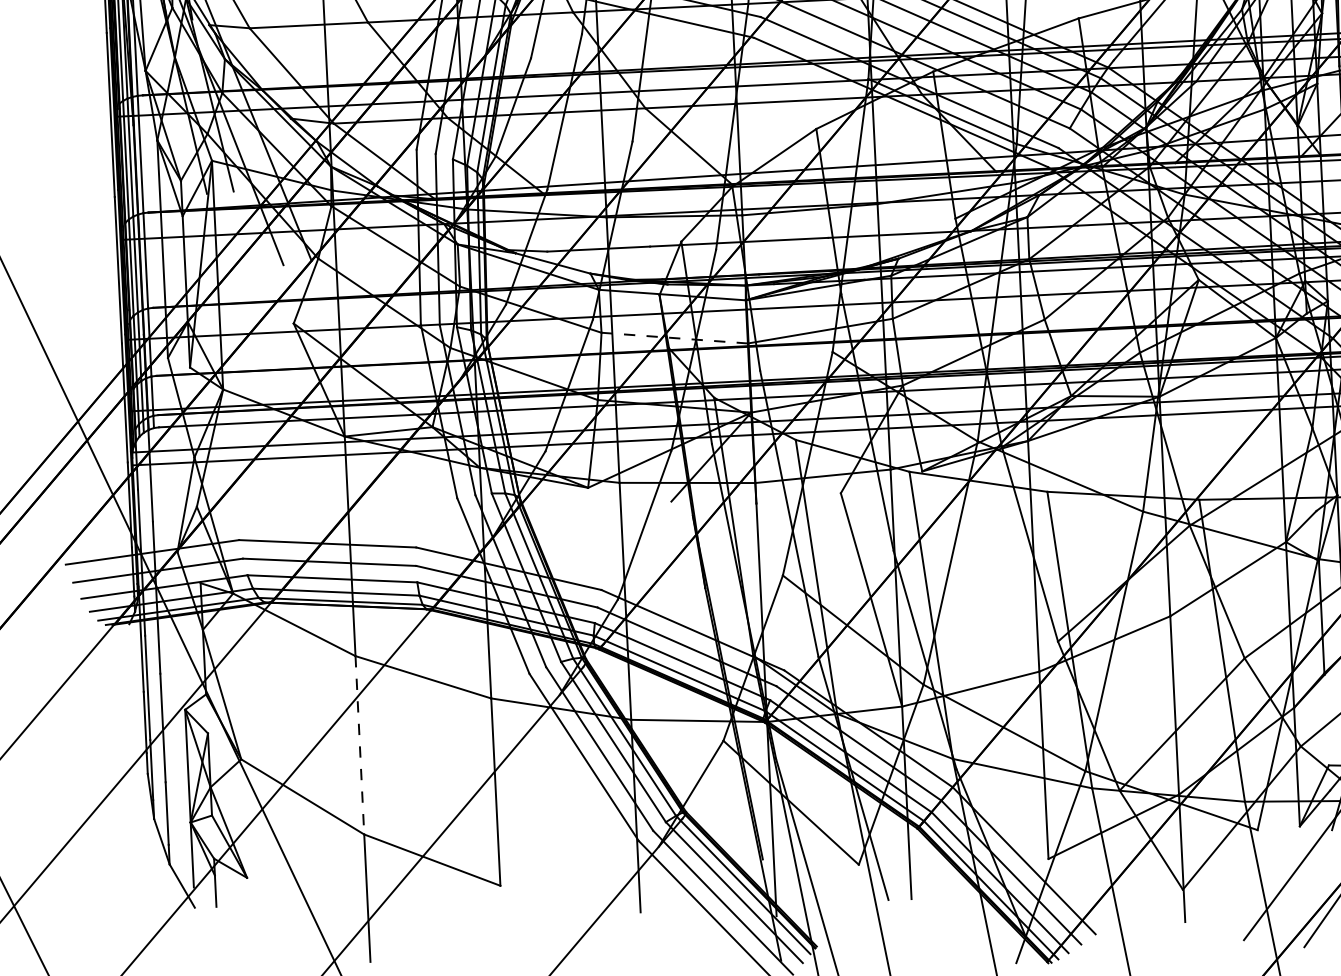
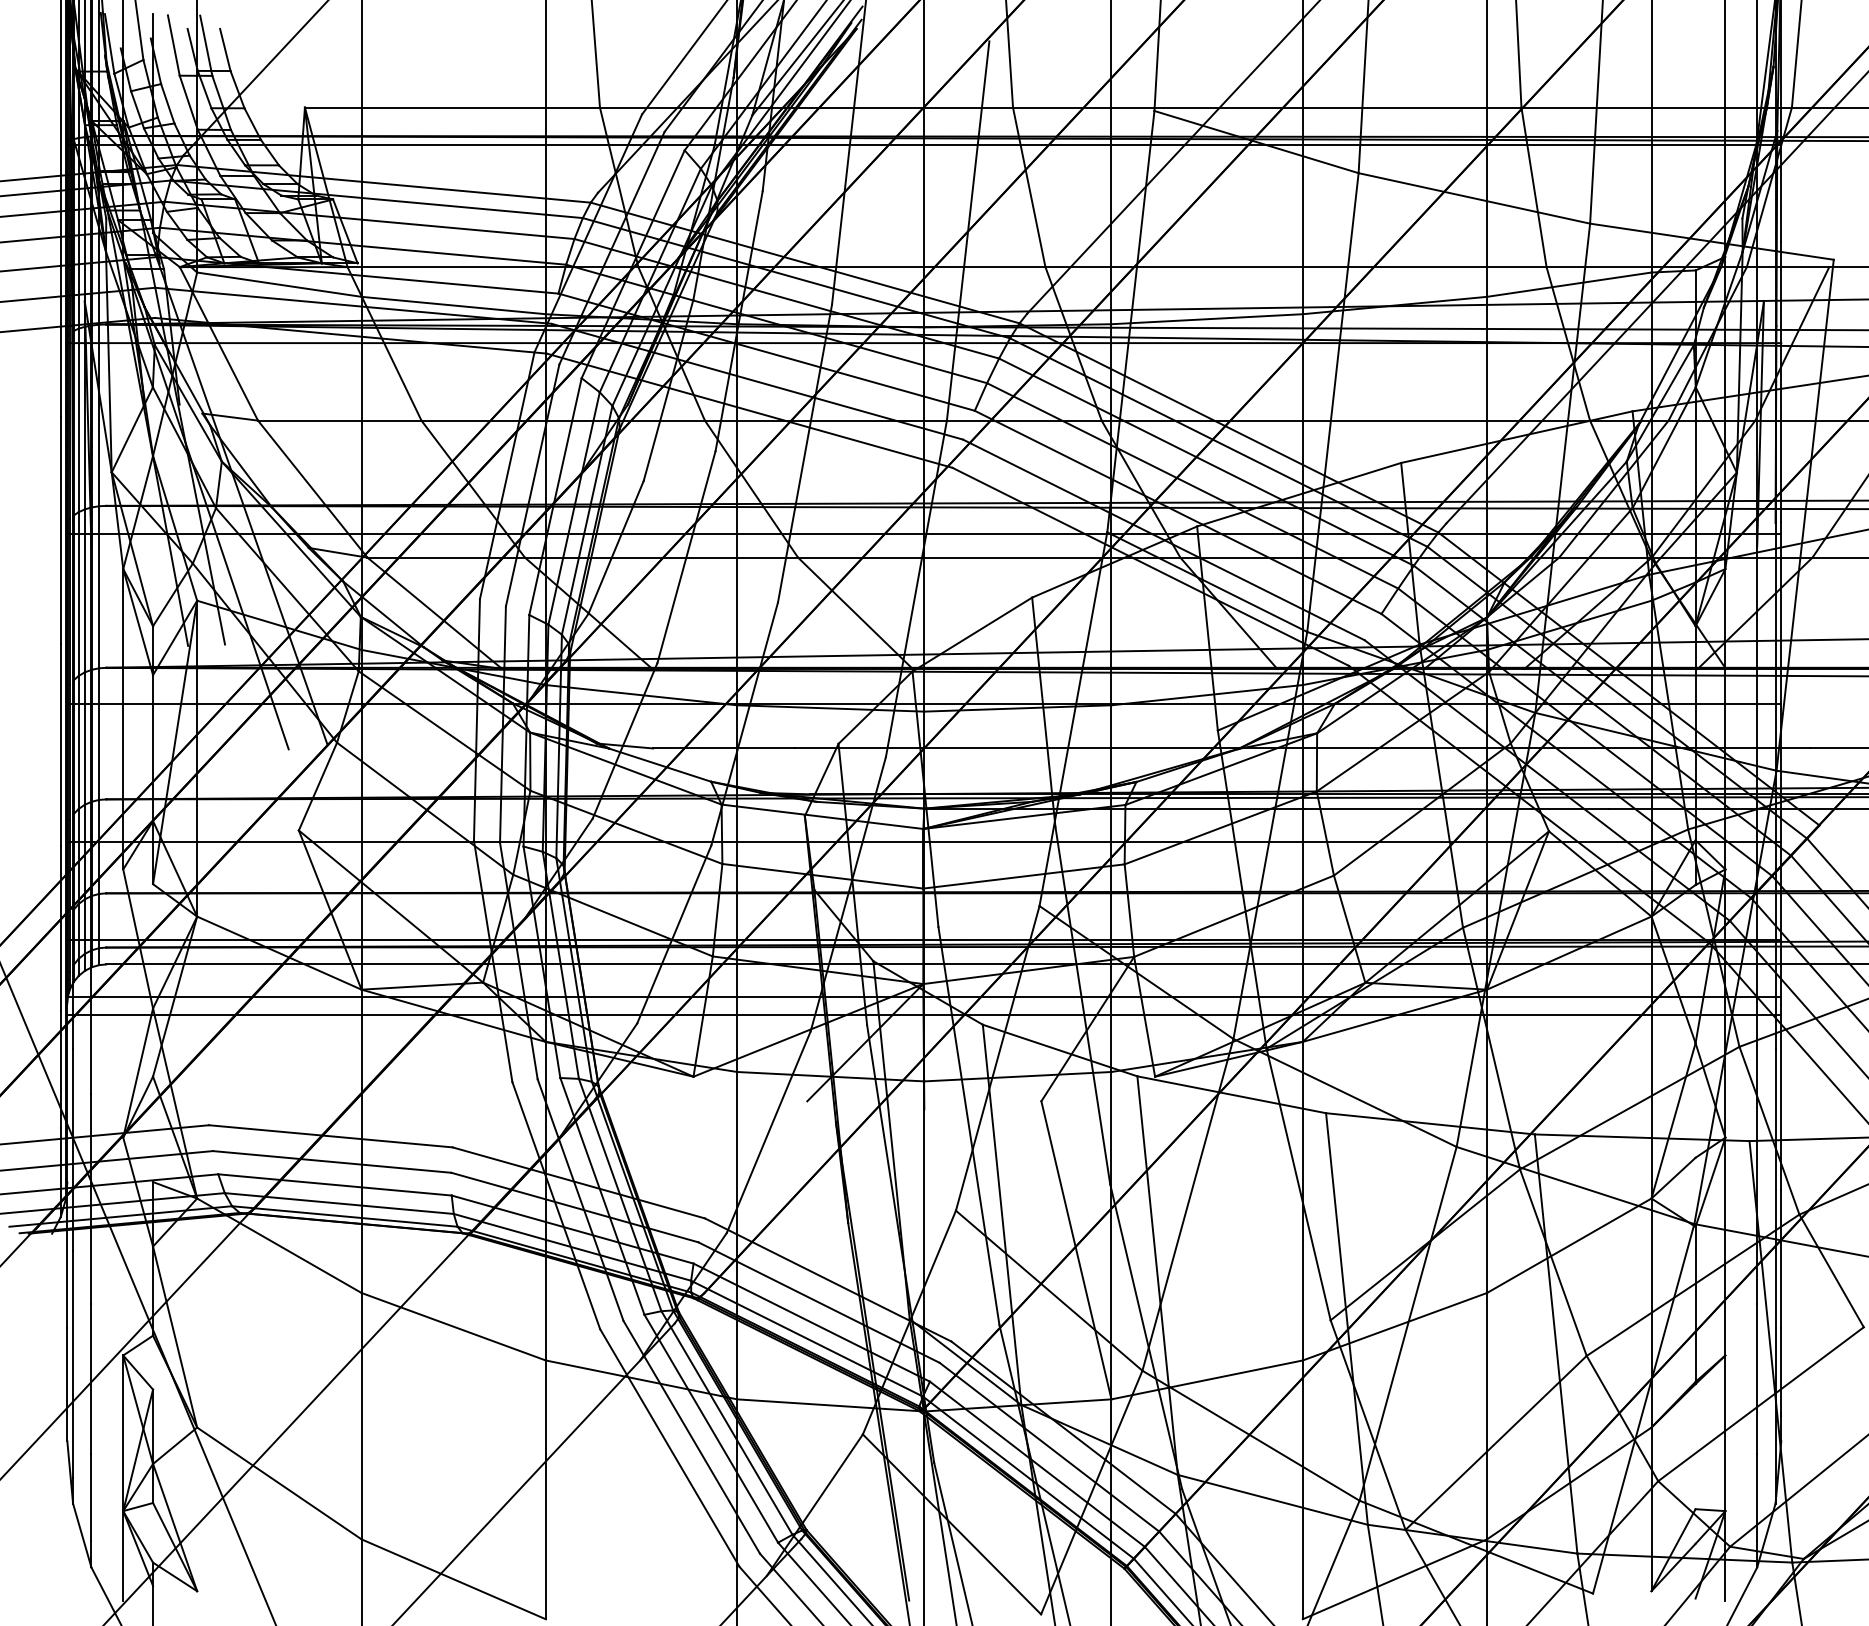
line: (674, 338) -> (822, 876), dashed -> solid
line: (359, 745) -> (361, 1416), dashed -> solid

